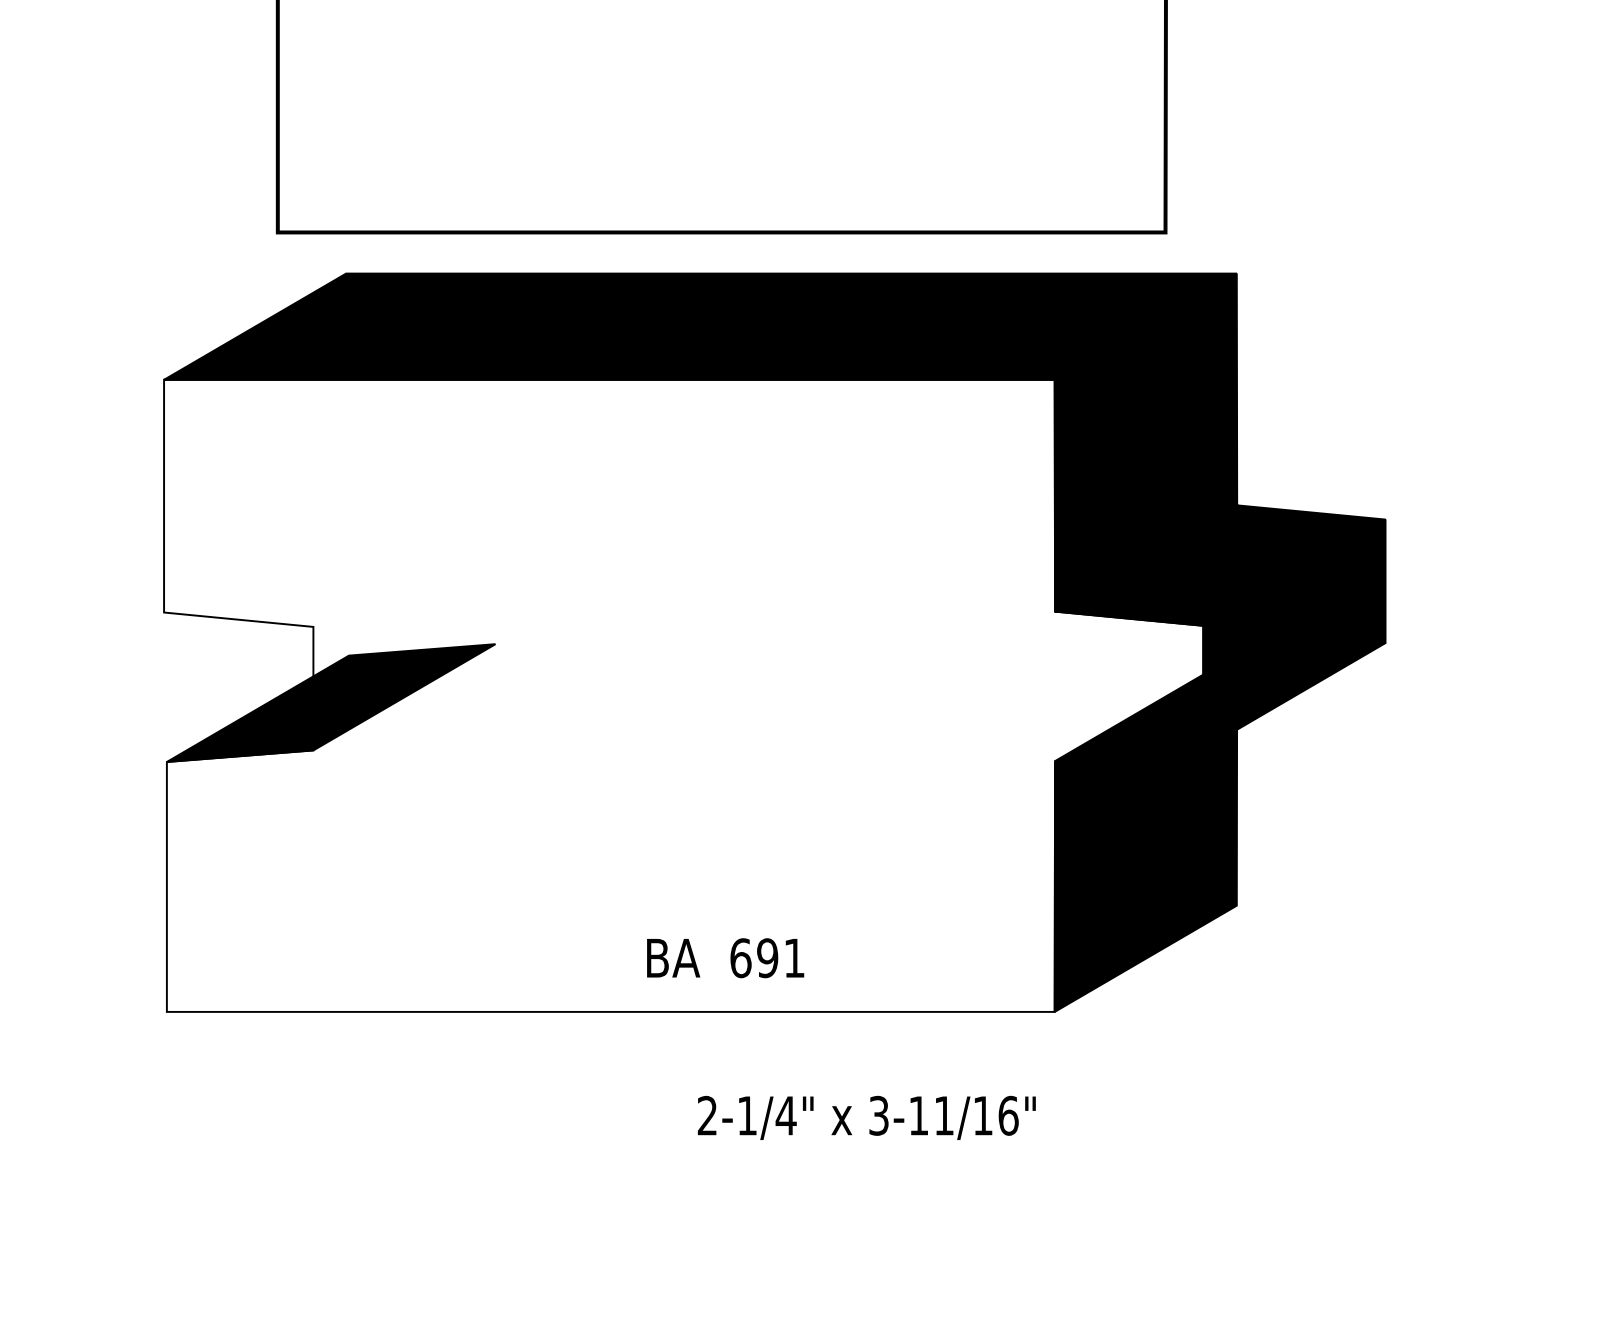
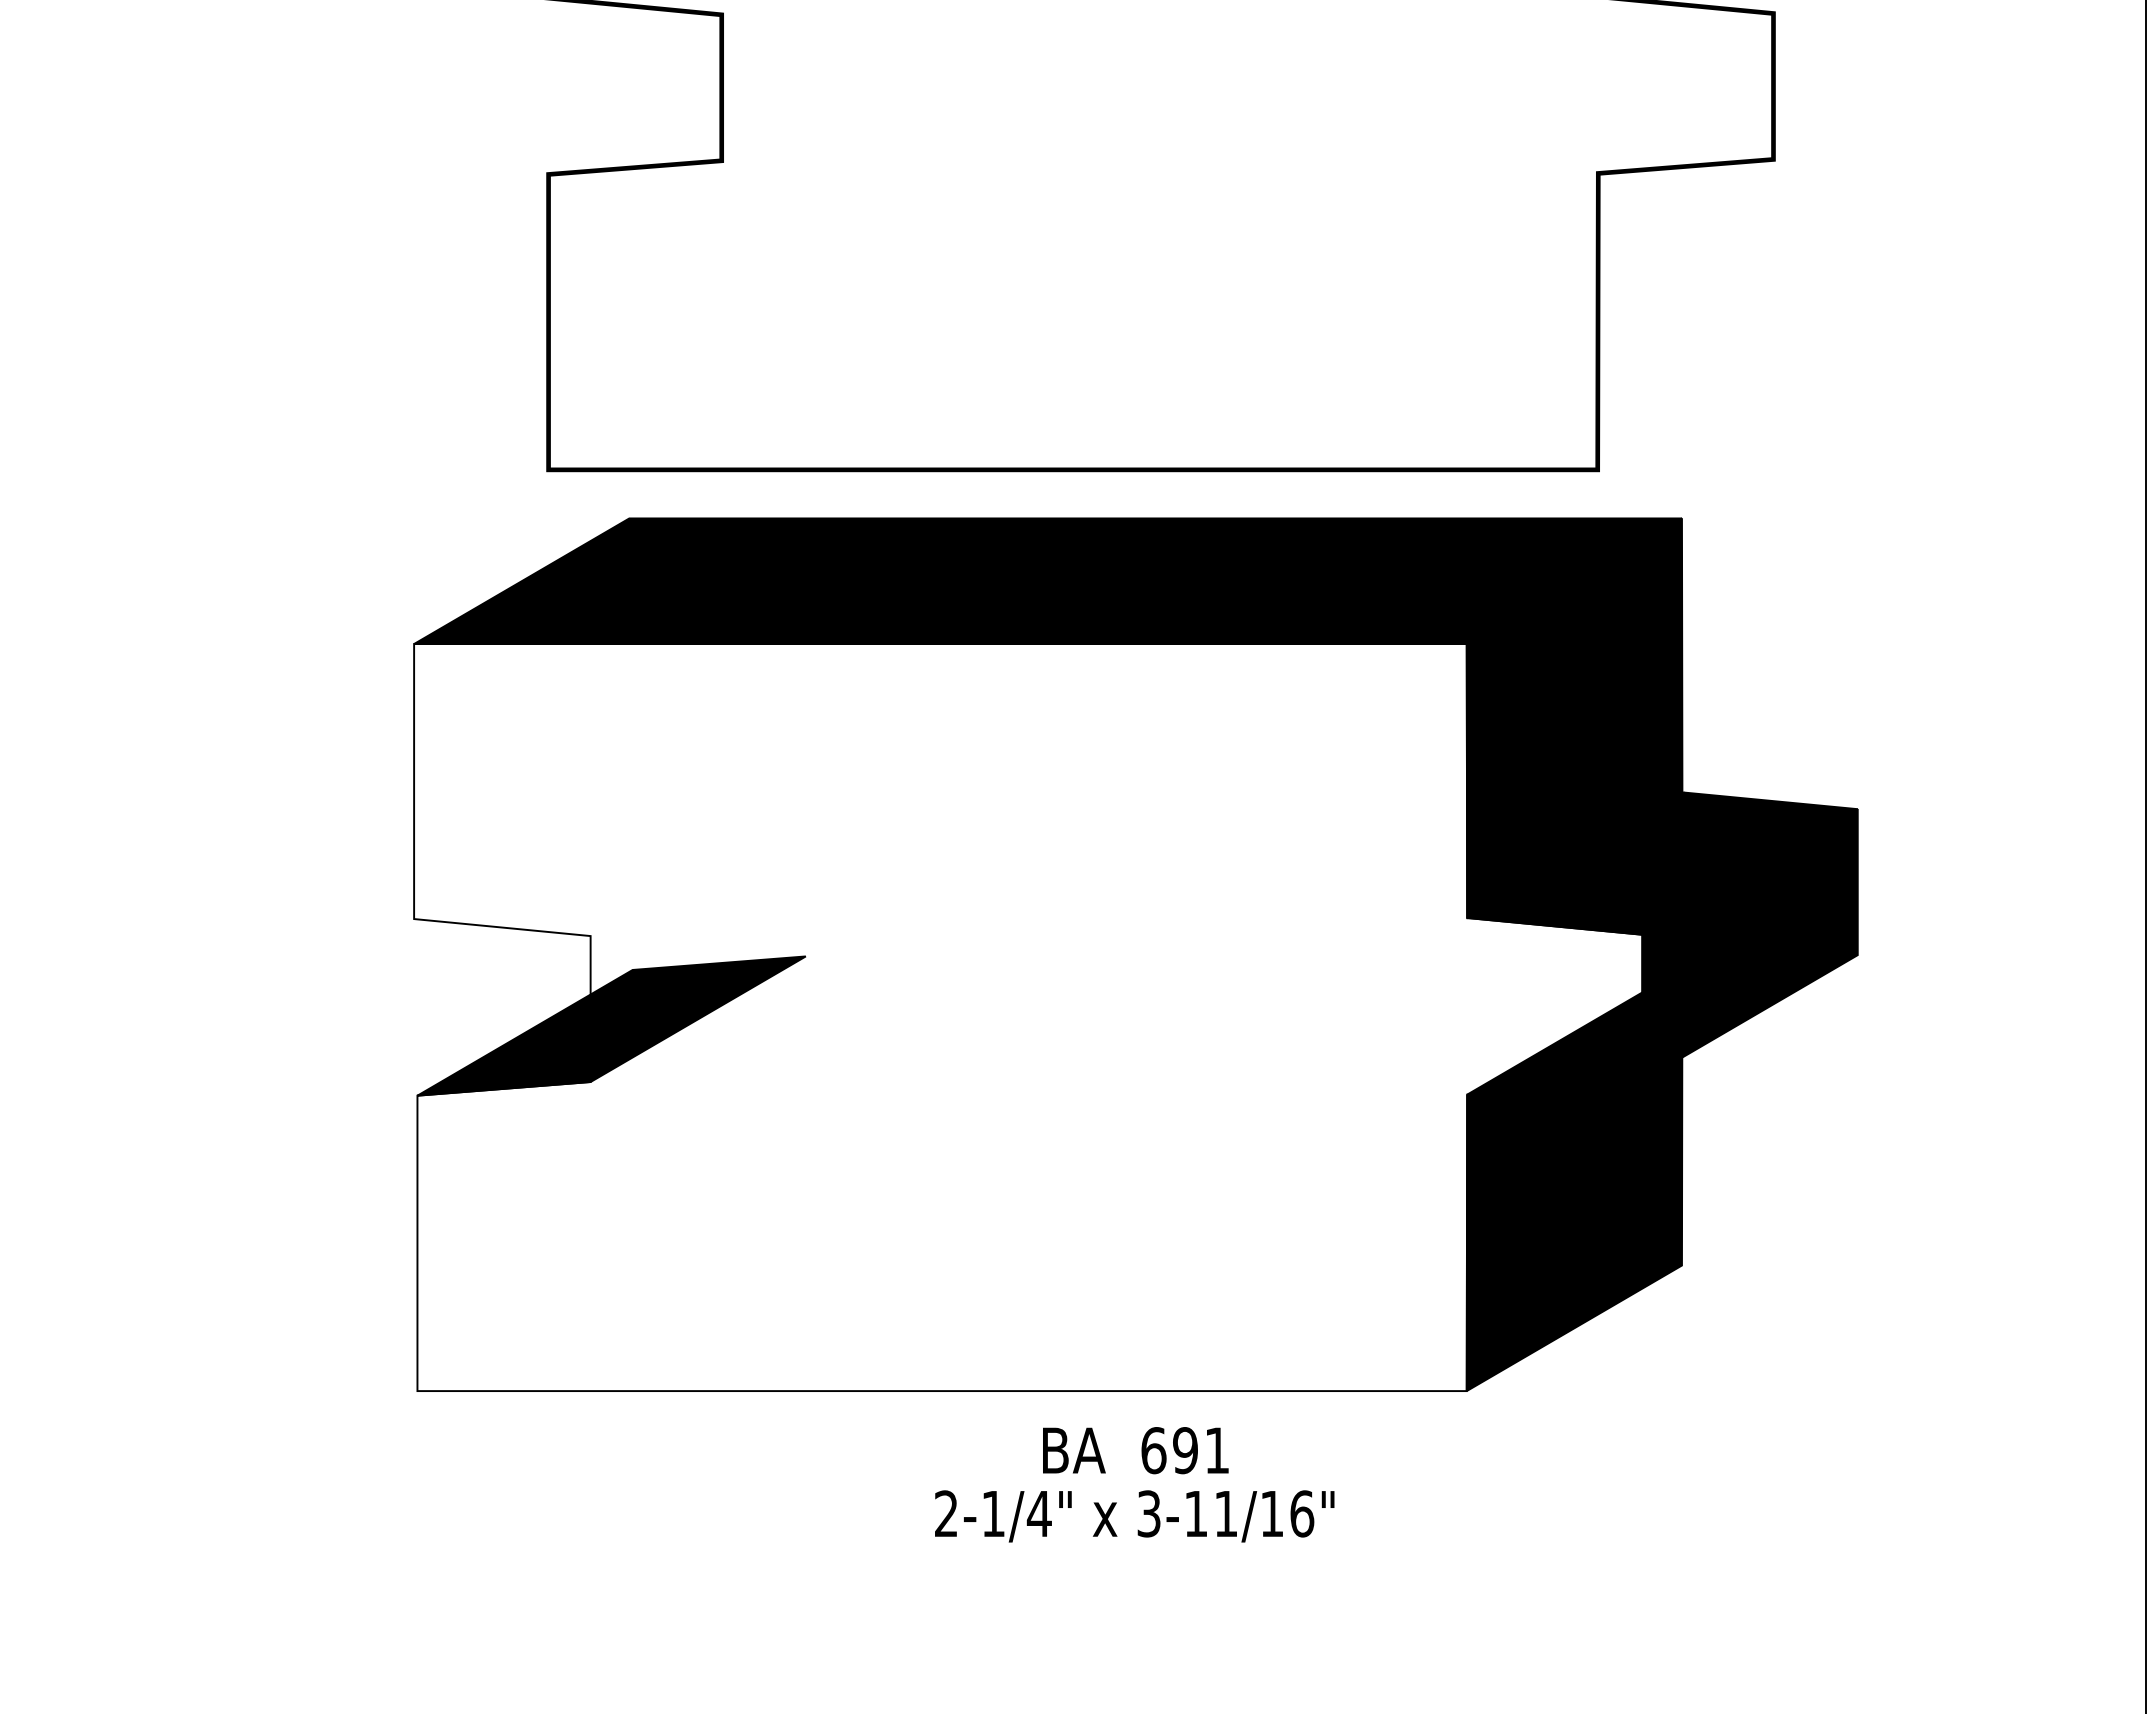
text: (725, 958) -> (1135, 1450), moved
text: (866, 1118) -> (1134, 1516), moved

